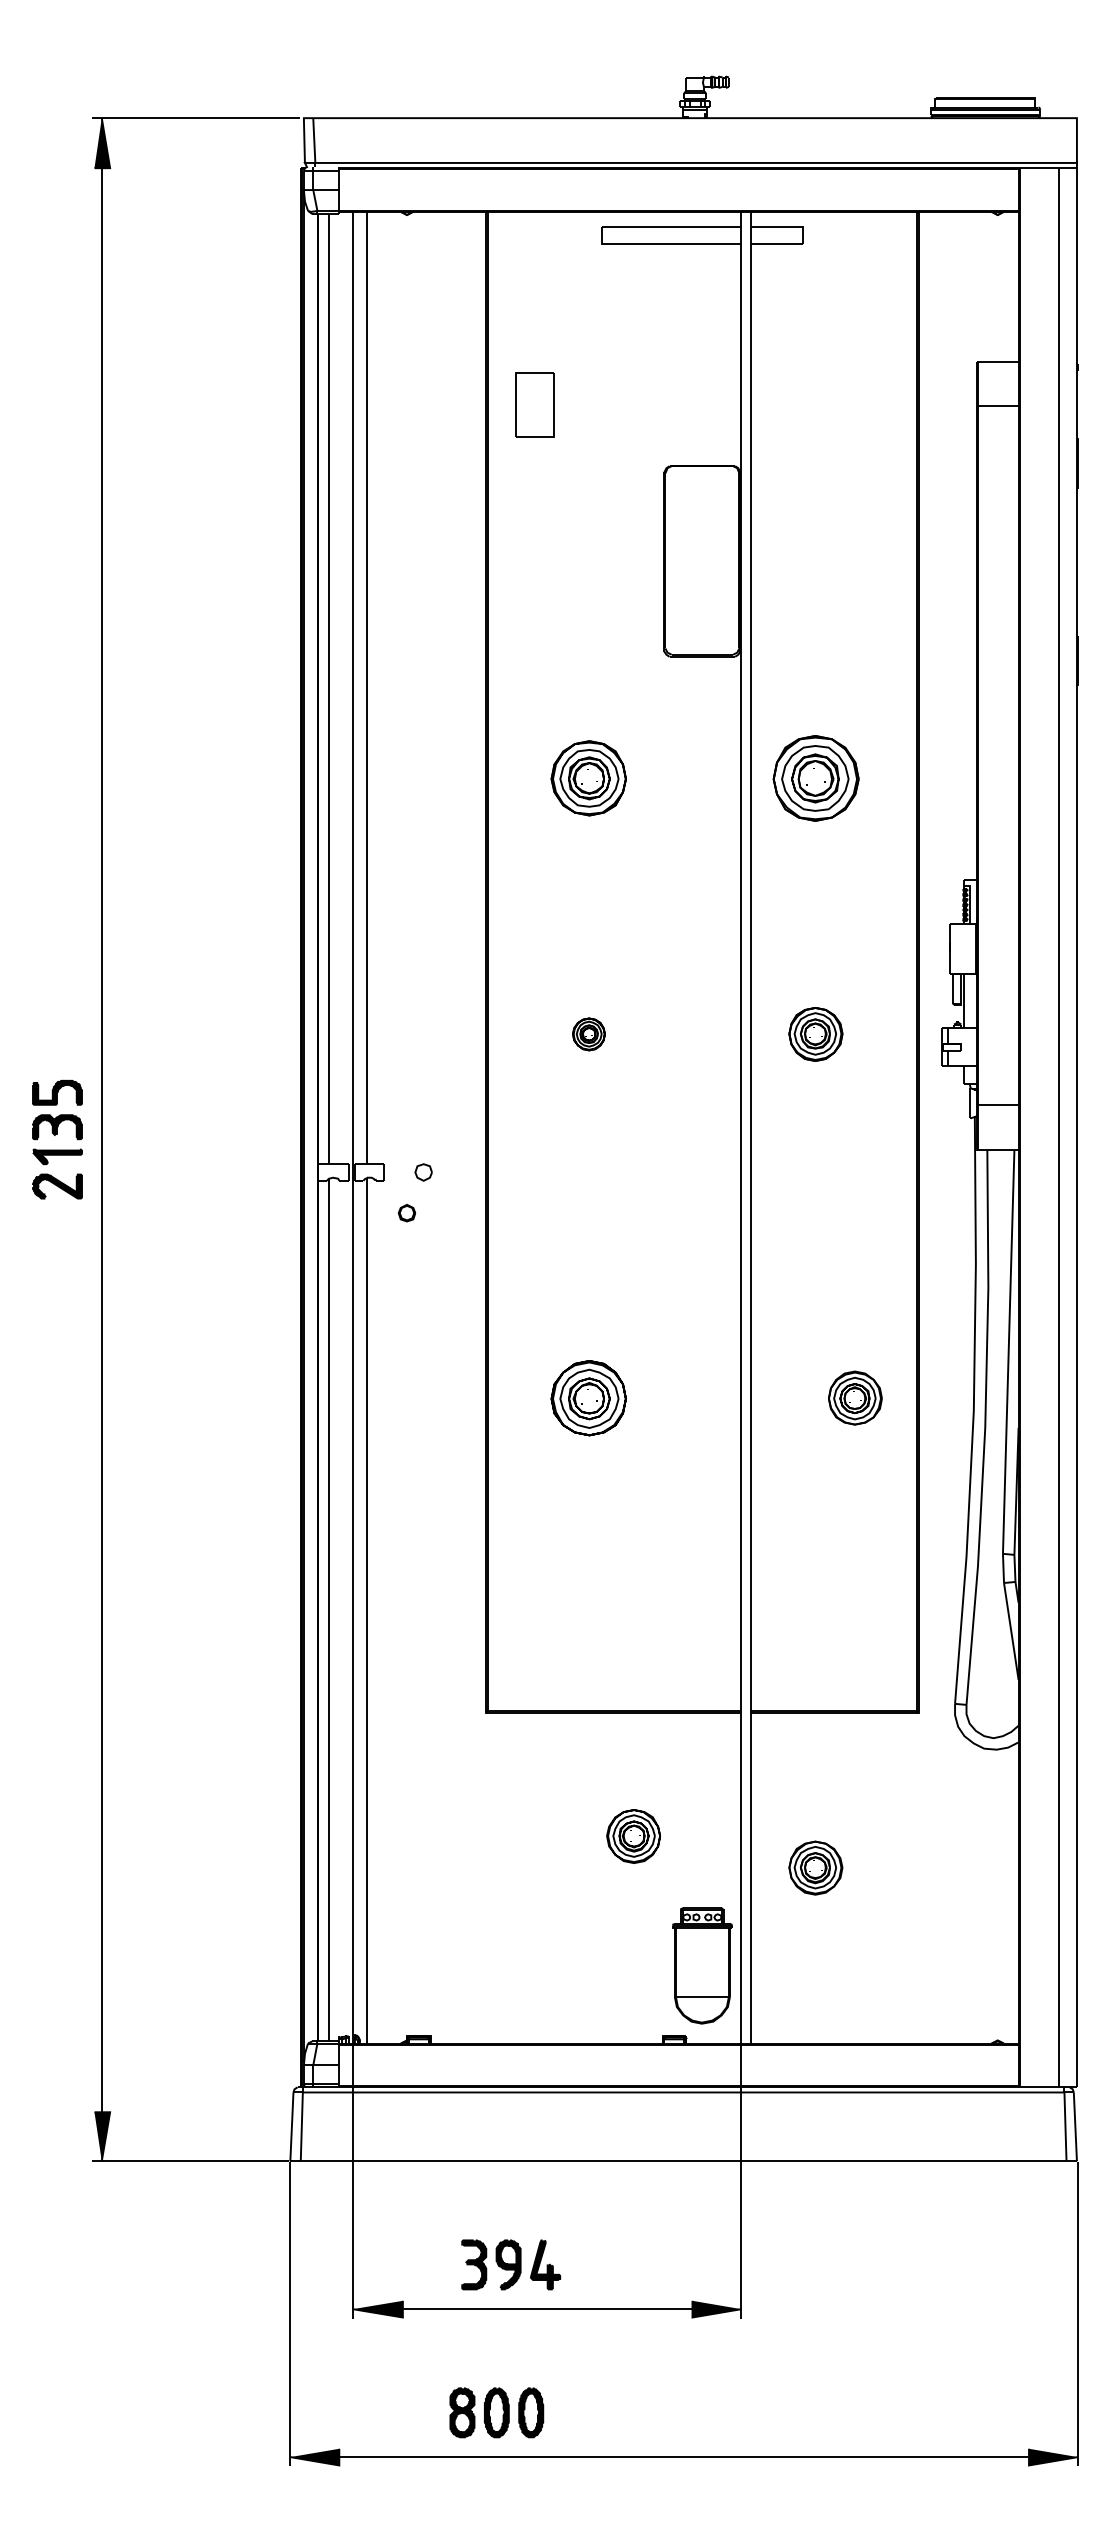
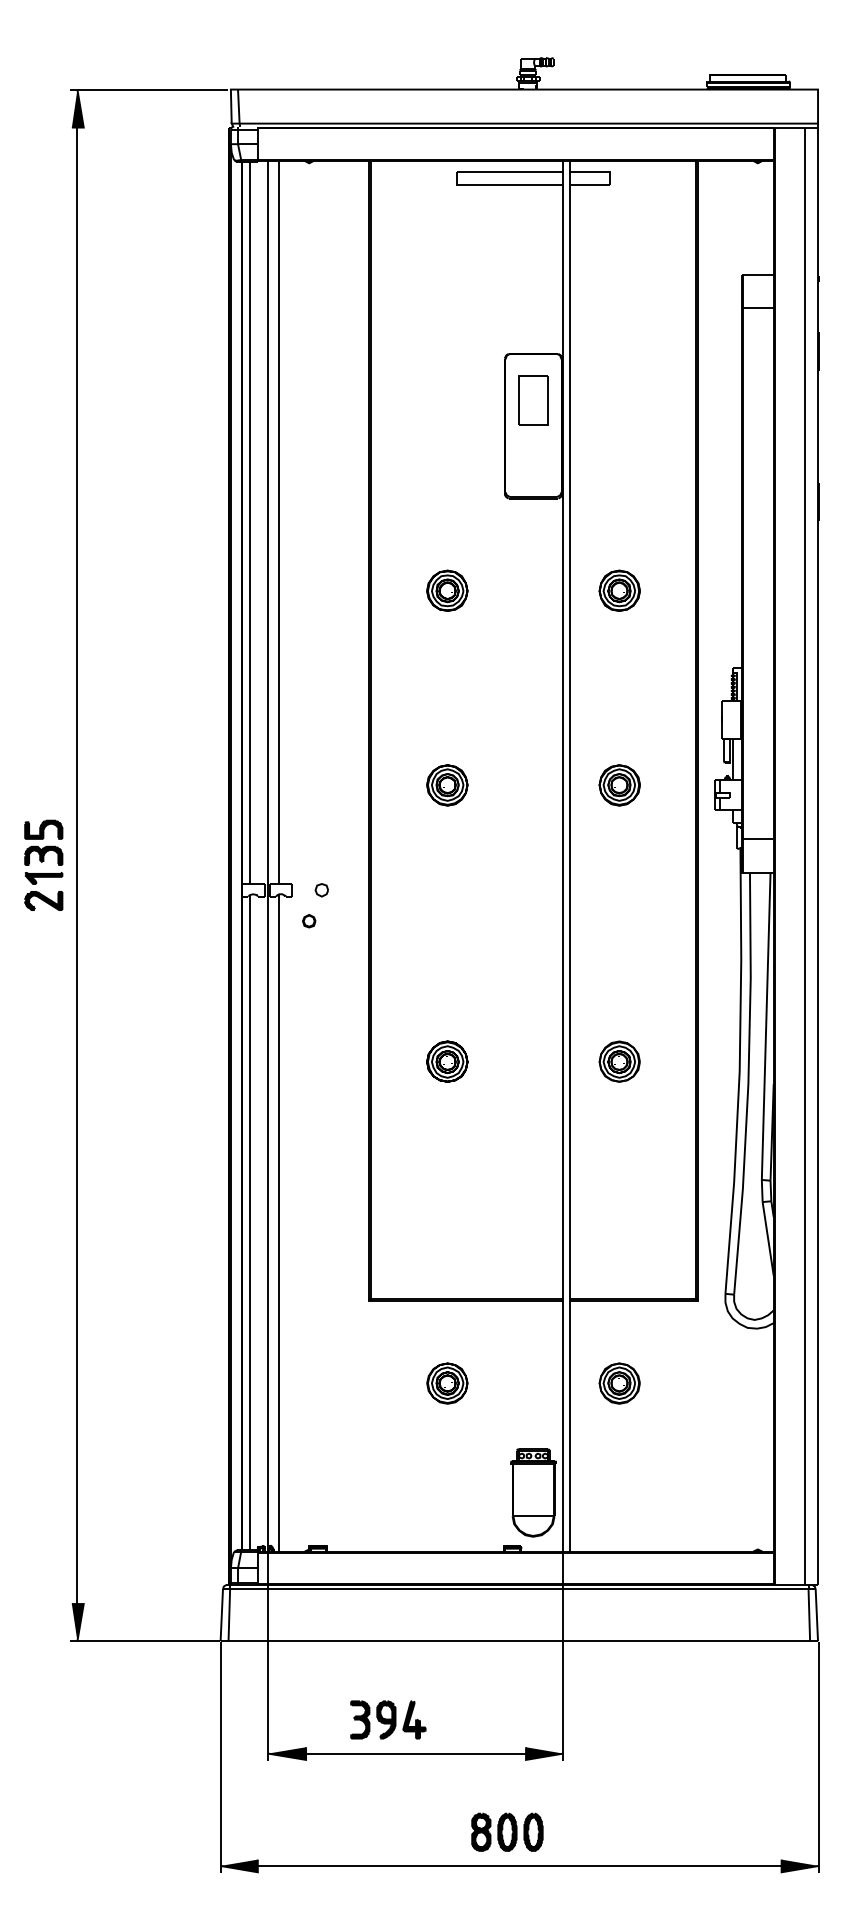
part: (535, 405) -> (533, 400), moved
part: (589, 777) -> (447, 590), size x0.71
part: (815, 777) -> (619, 590), size x0.62
part: (589, 1034) -> (447, 785), size x1.67
part: (589, 1397) -> (447, 1061), size x0.71
part: (855, 1397) -> (619, 1061), moved
part: (633, 1836) -> (447, 1383), moved
part: (815, 1867) -> (619, 1383), moved
part: (496, 2411) -> (507, 1831), moved

